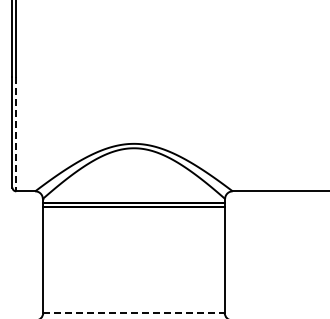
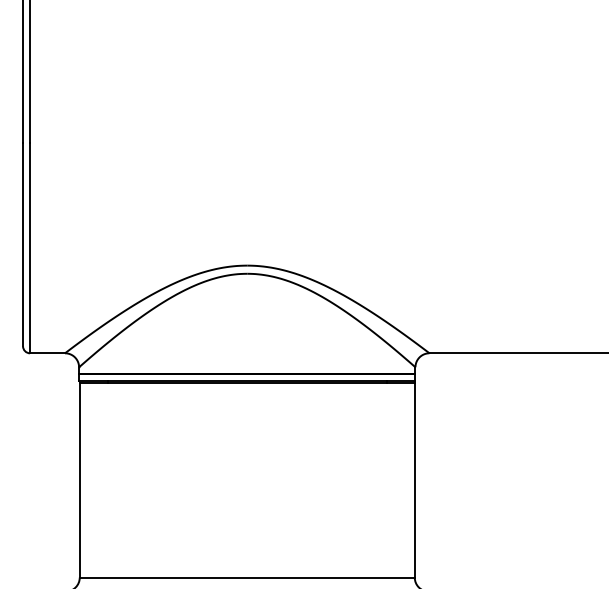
line: (16, 134) -> (30, 248), dashed -> solid
line: (133, 312) -> (246, 576), dashed -> solid

